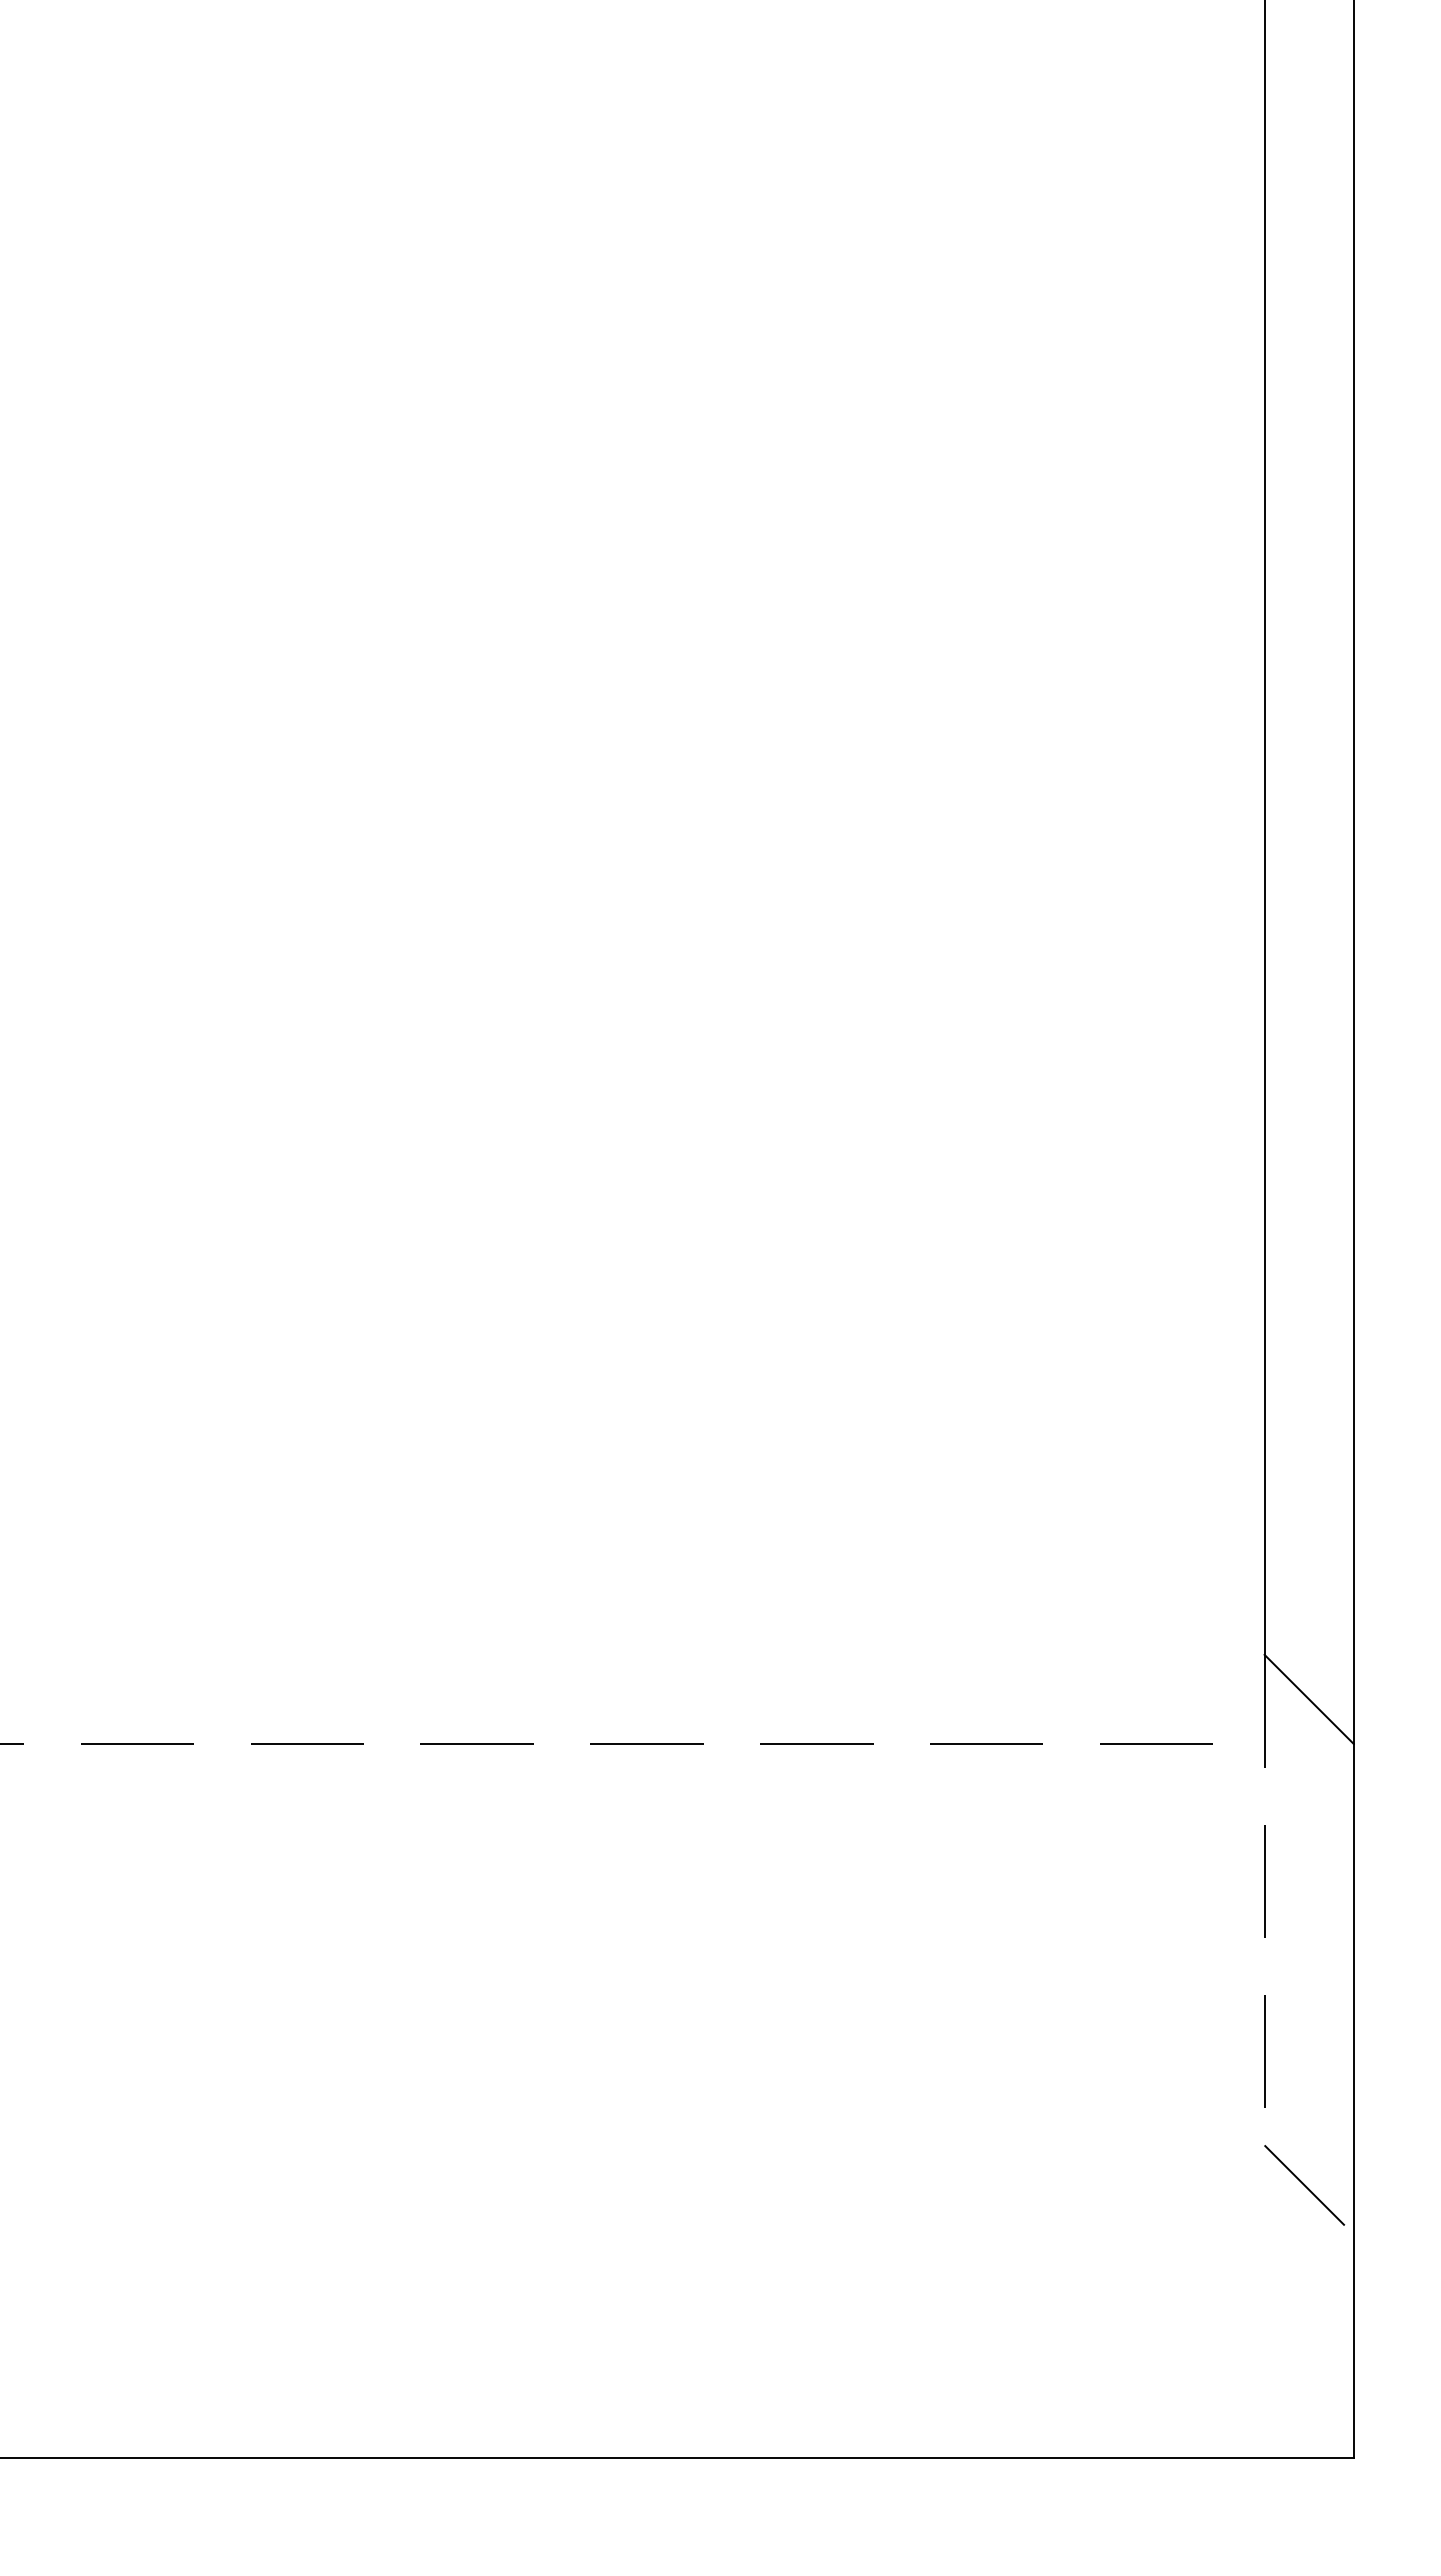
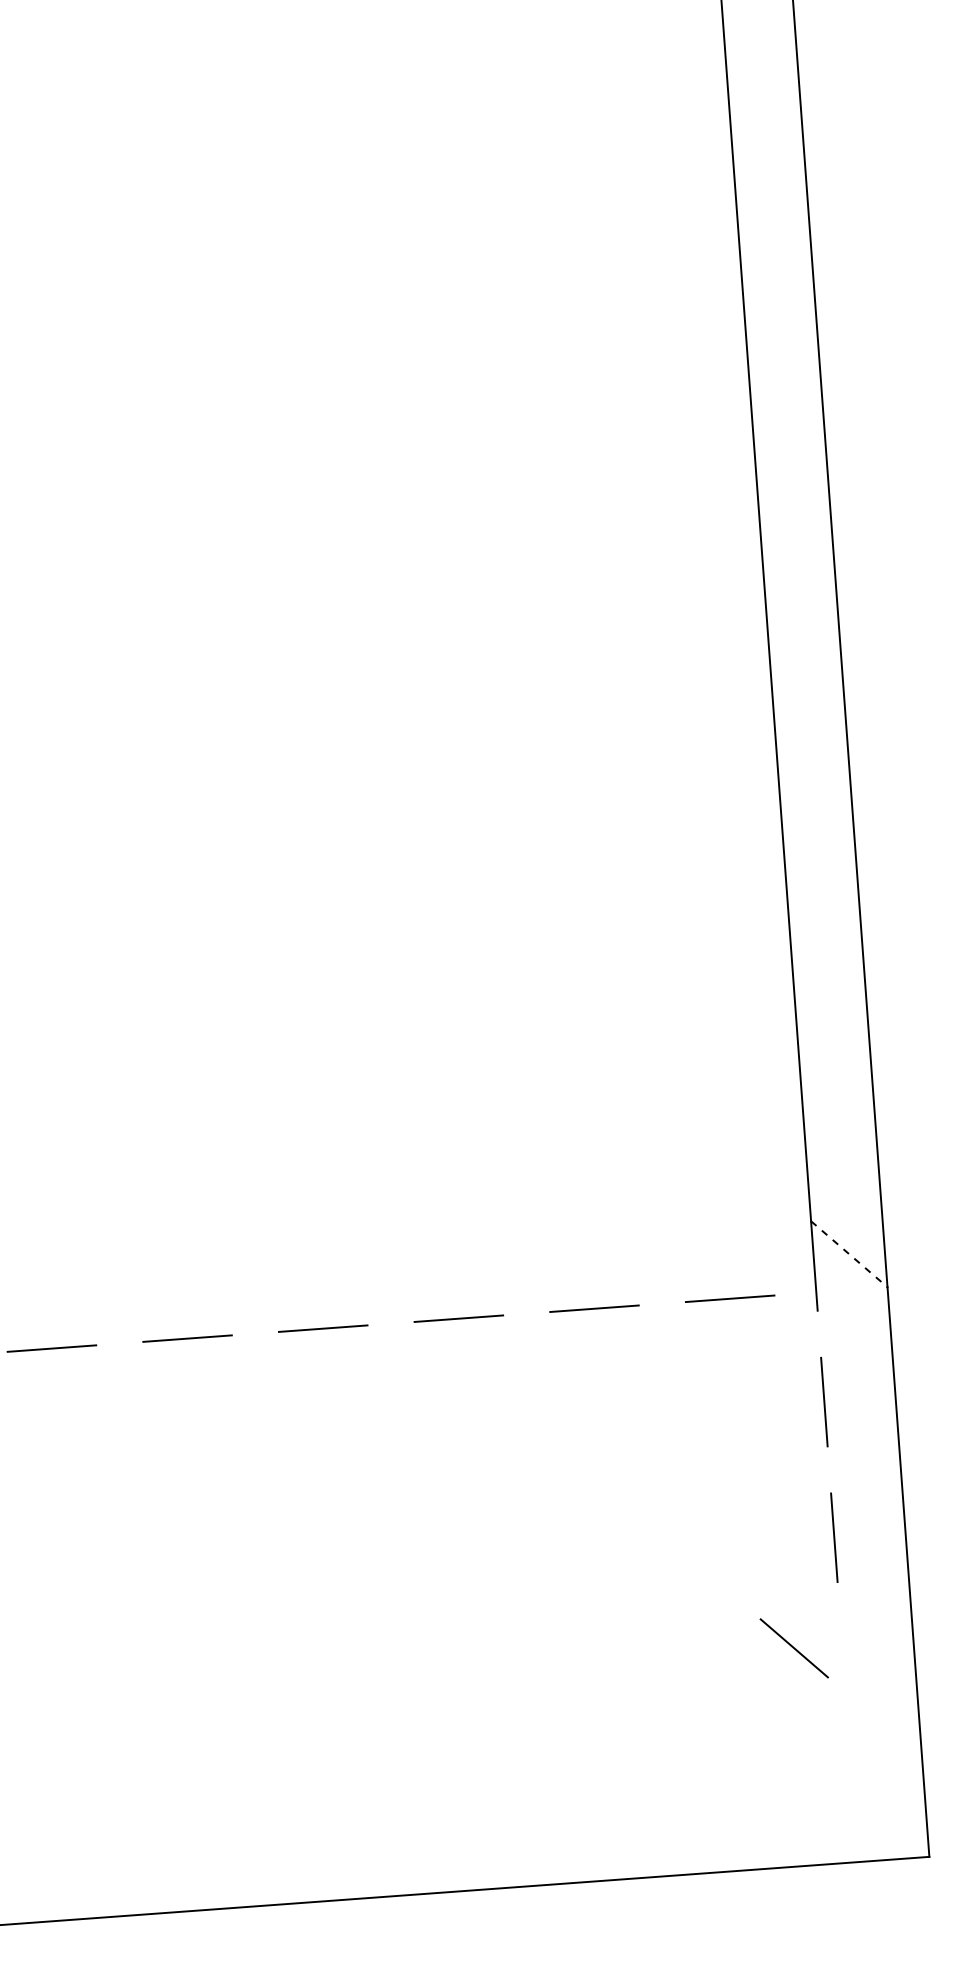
line: (1309, 1699) -> (849, 1254), solid -> dashed
line: (1304, 2185) -> (794, 1648), moved

